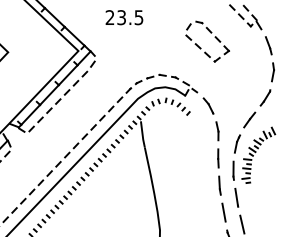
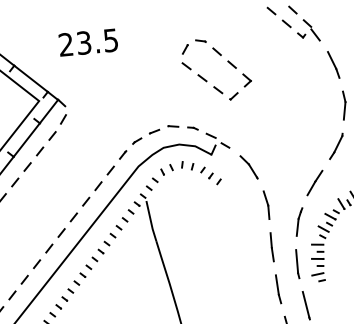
text: (124, 17) -> (88, 42), moved
part: (214, 37) -> (226, 62), moved

